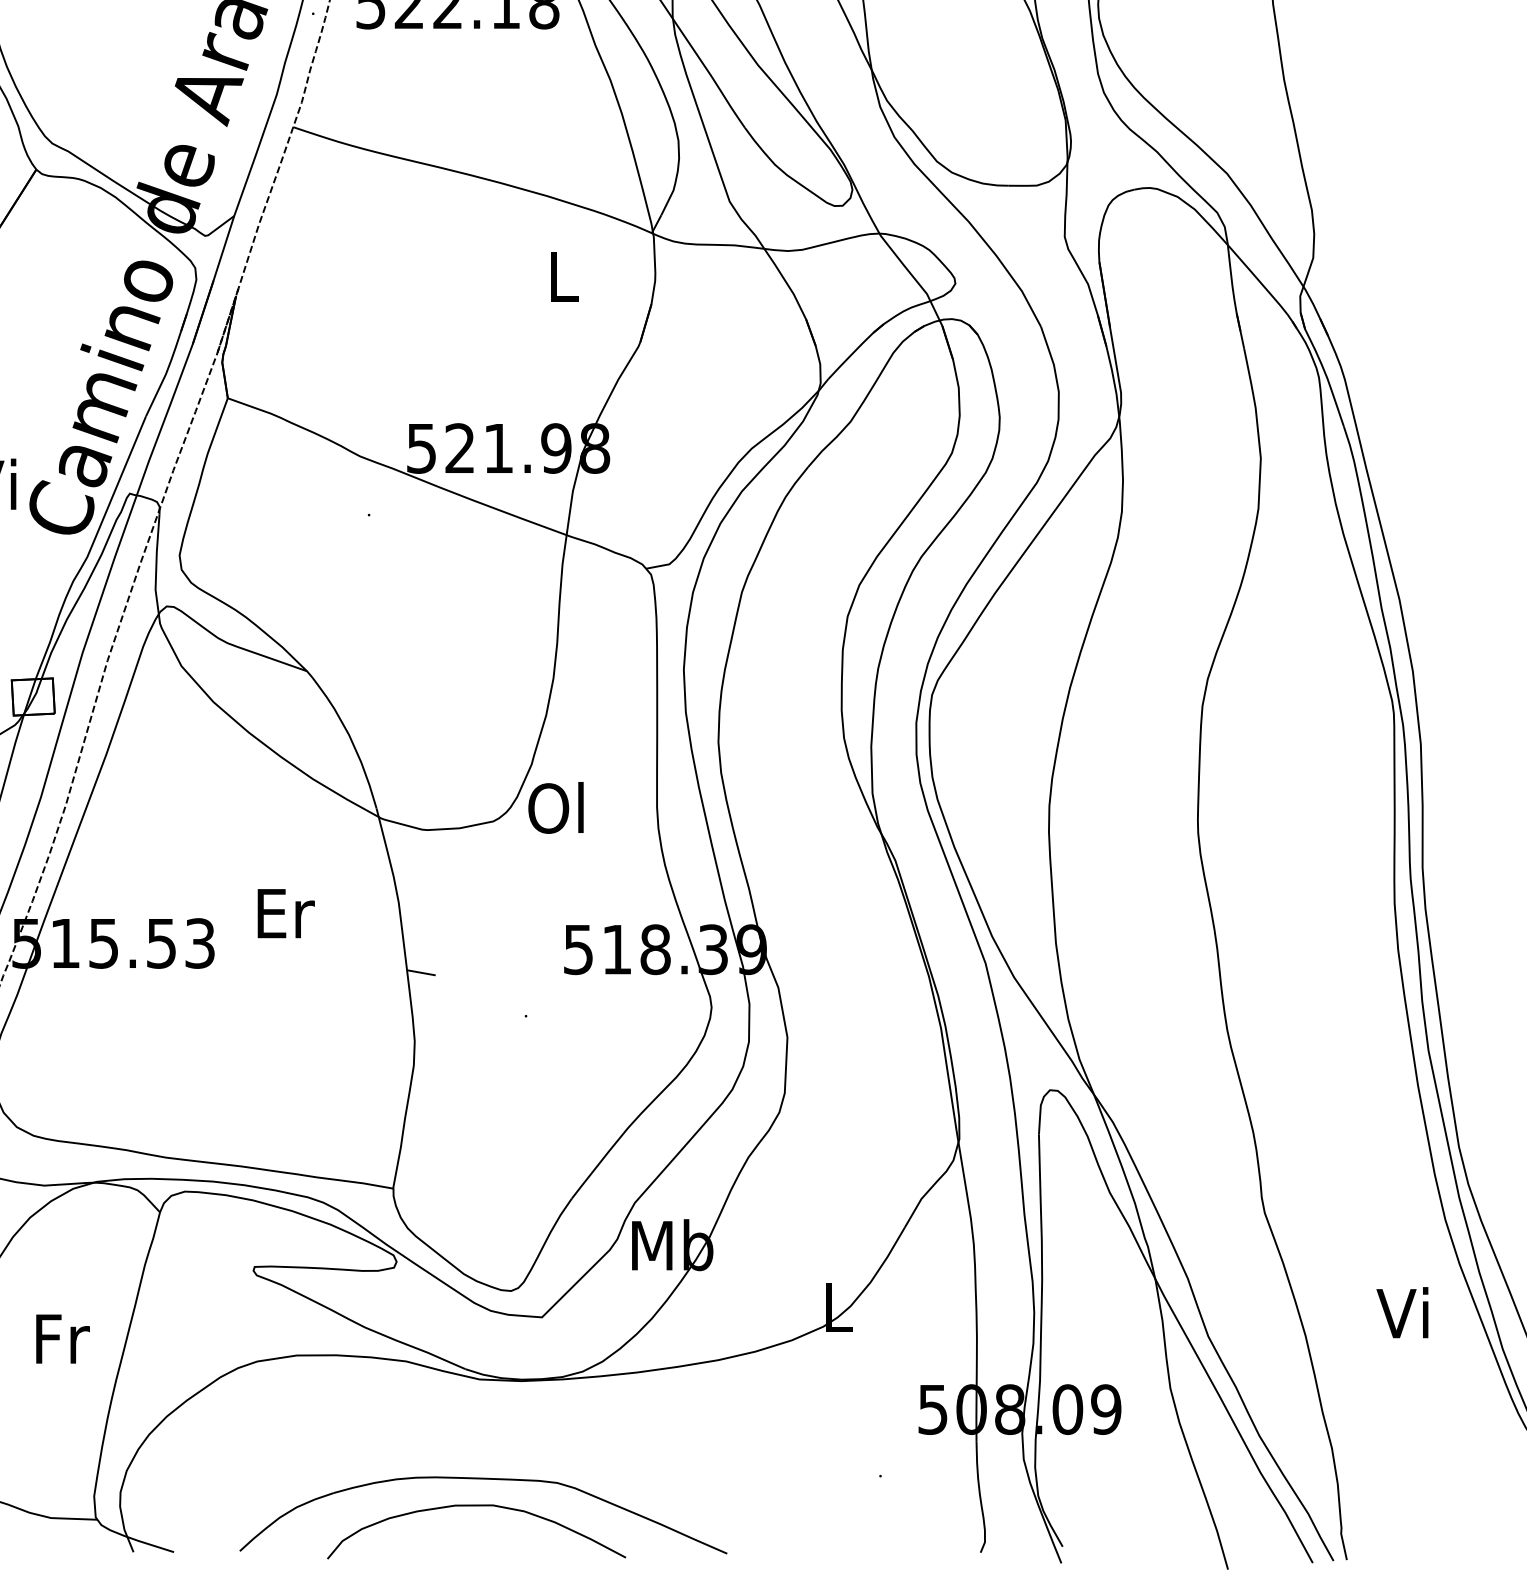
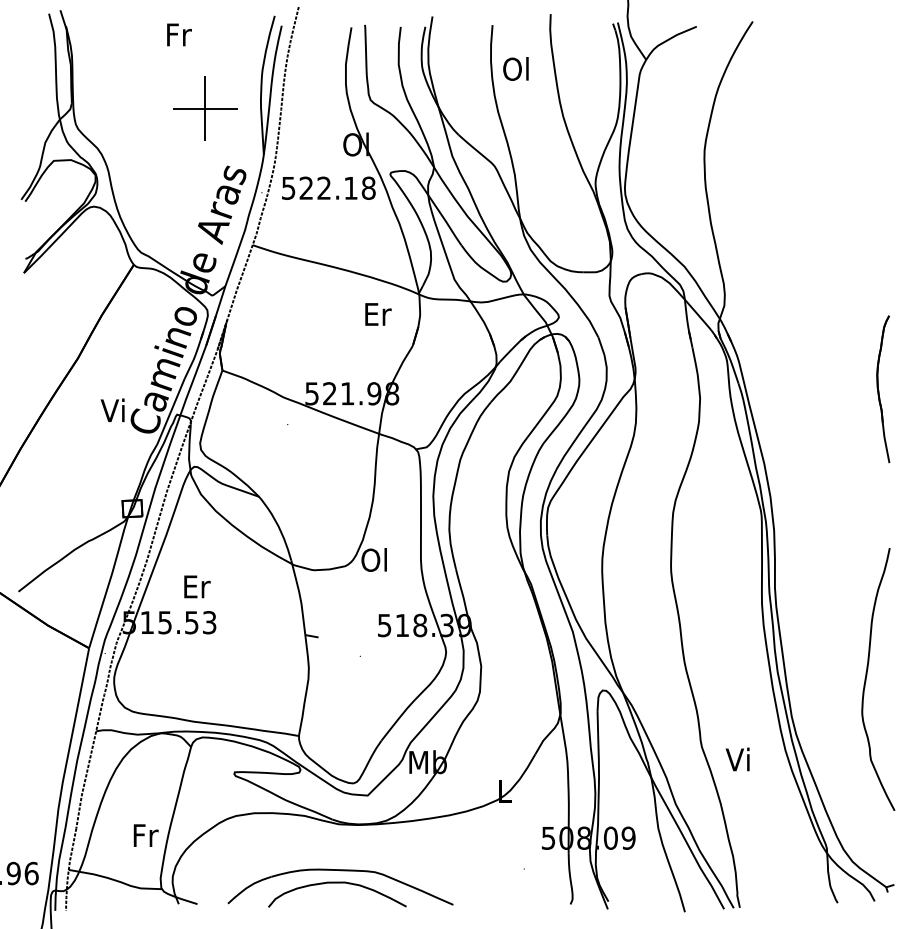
text: (565, 277) -> (378, 314), L -> Er
text: (286, 912) -> (197, 586), moved
text: (1402, 1312) -> (737, 759), moved
text: (61, 1338) -> (145, 835), moved

